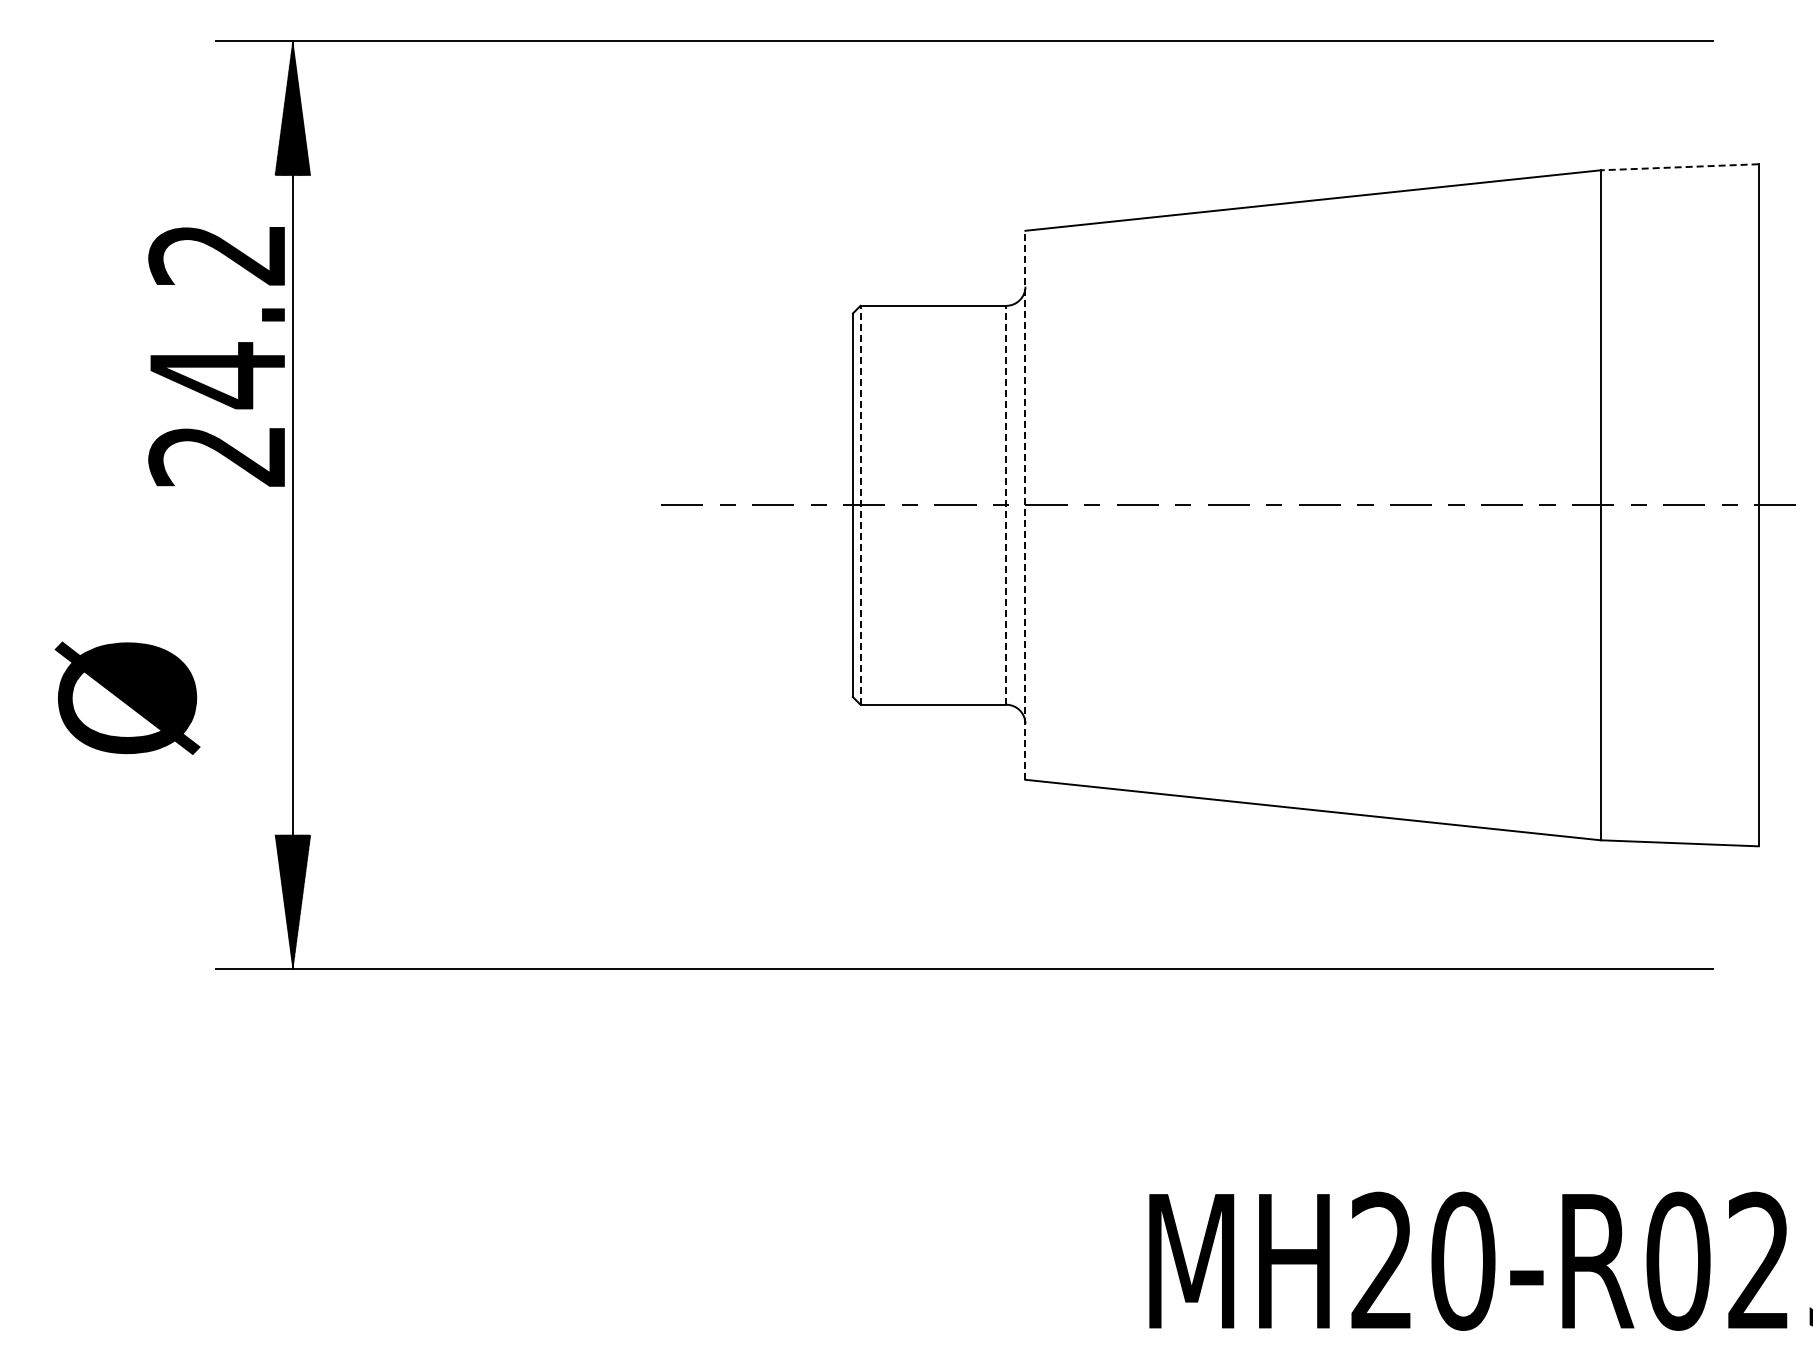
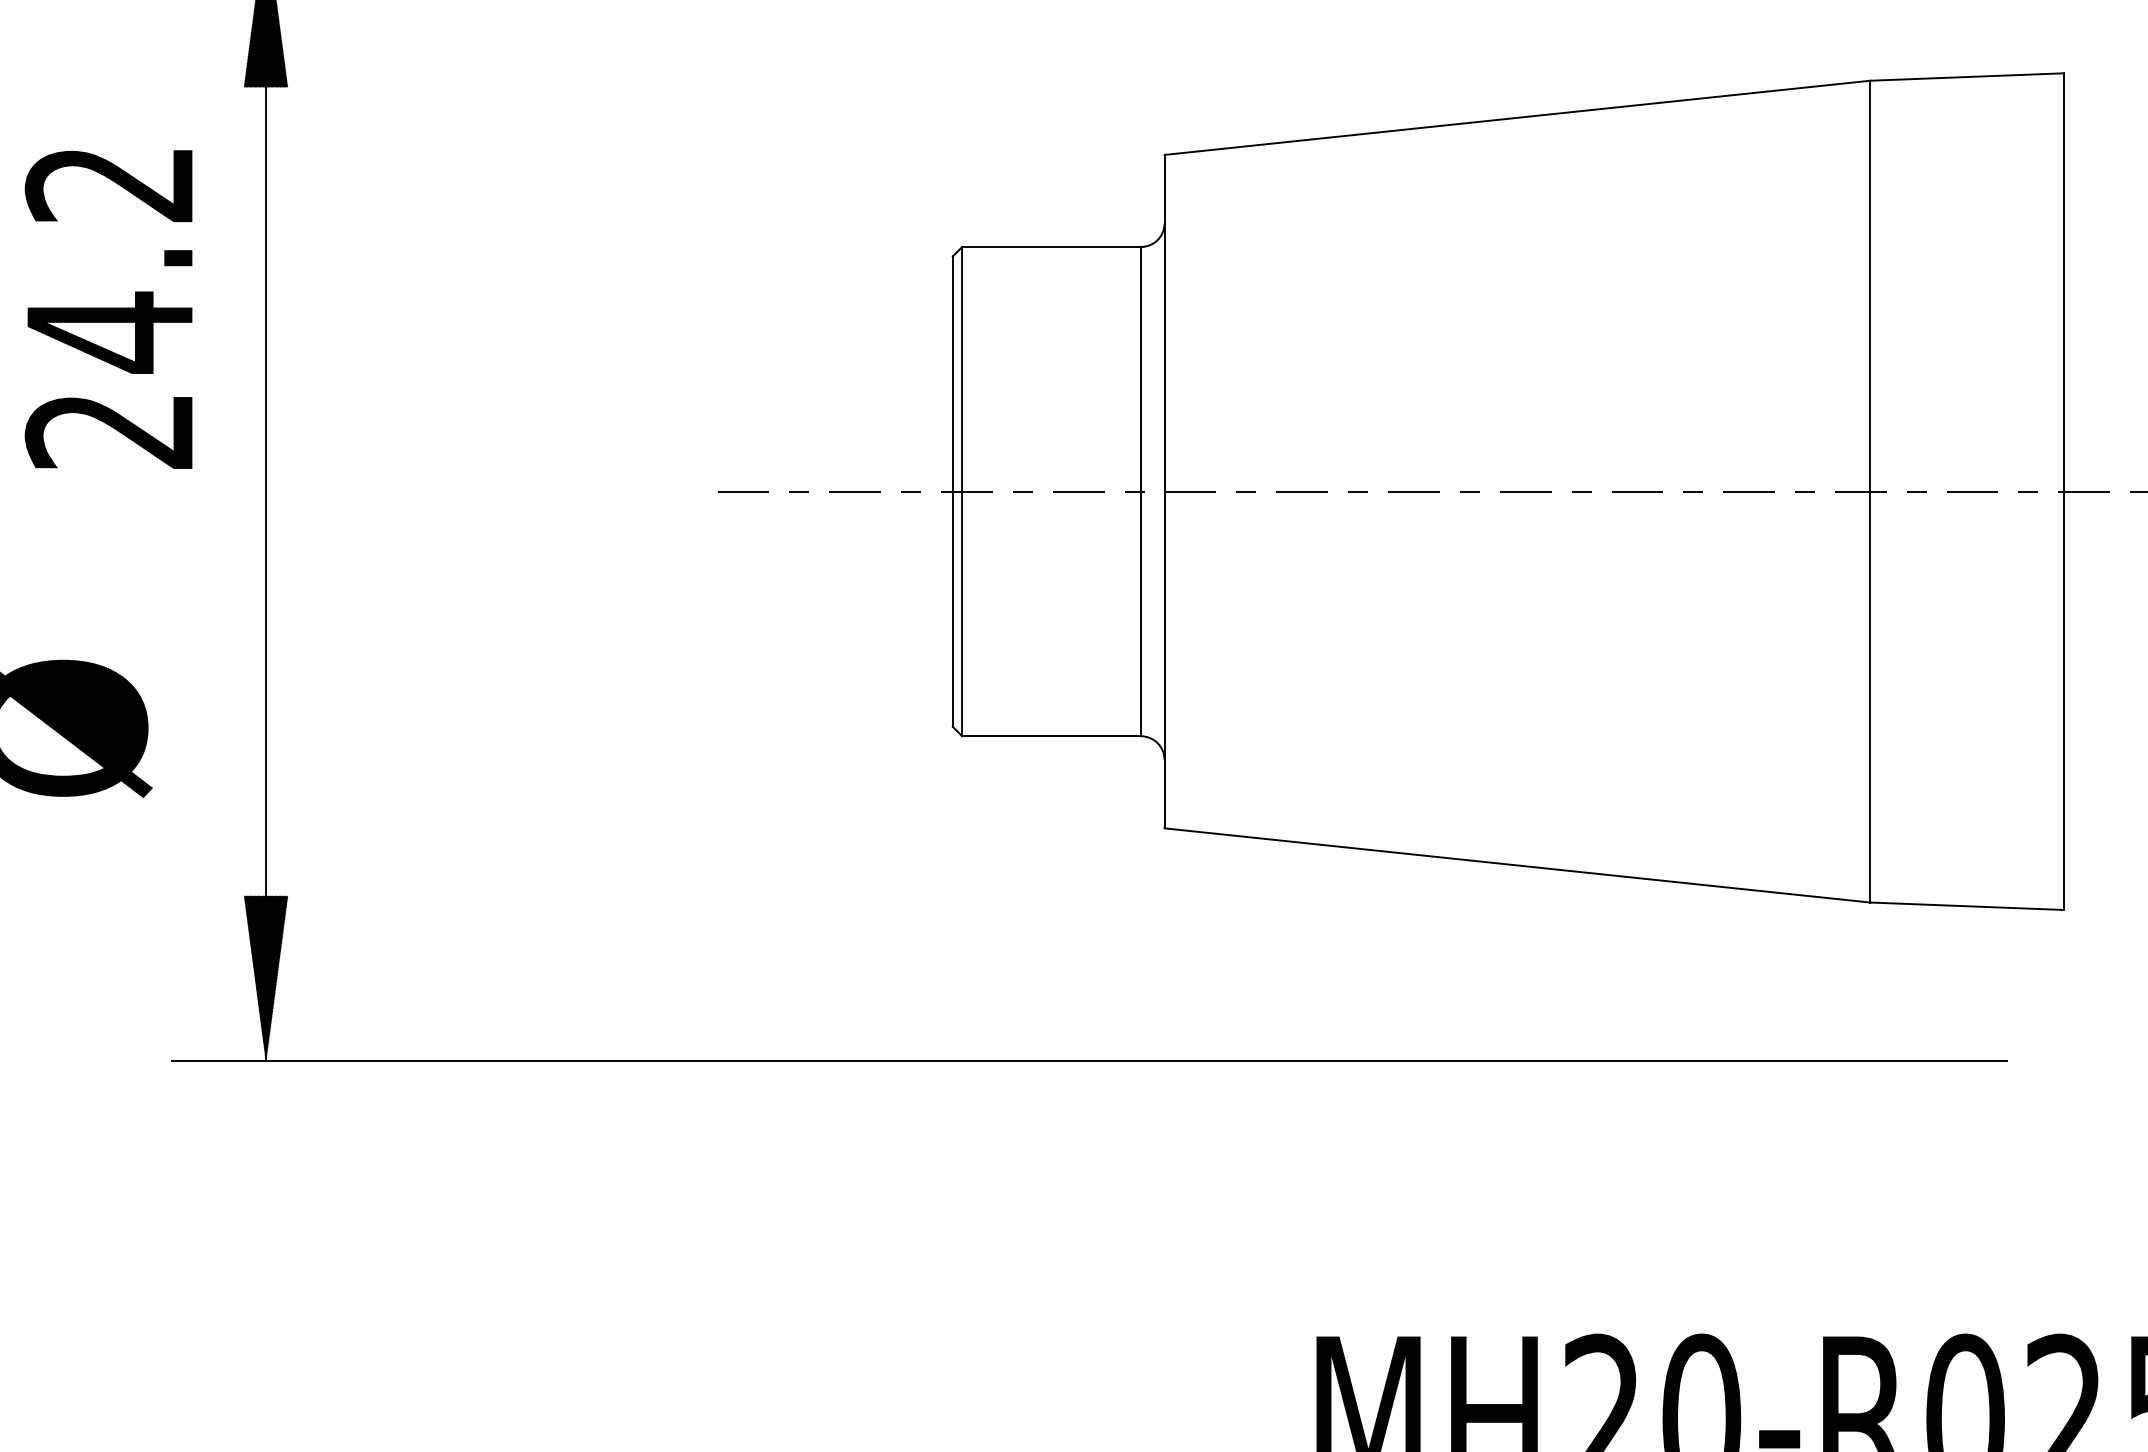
line: (1679, 167) -> (1966, 77), dashed -> solid
text: (216, 356) -> (108, 309), moved
line: (860, 504) -> (962, 490), dashed -> solid
line: (1006, 504) -> (1141, 490), dashed -> solid
line: (1025, 505) -> (1164, 491), dashed -> solid

